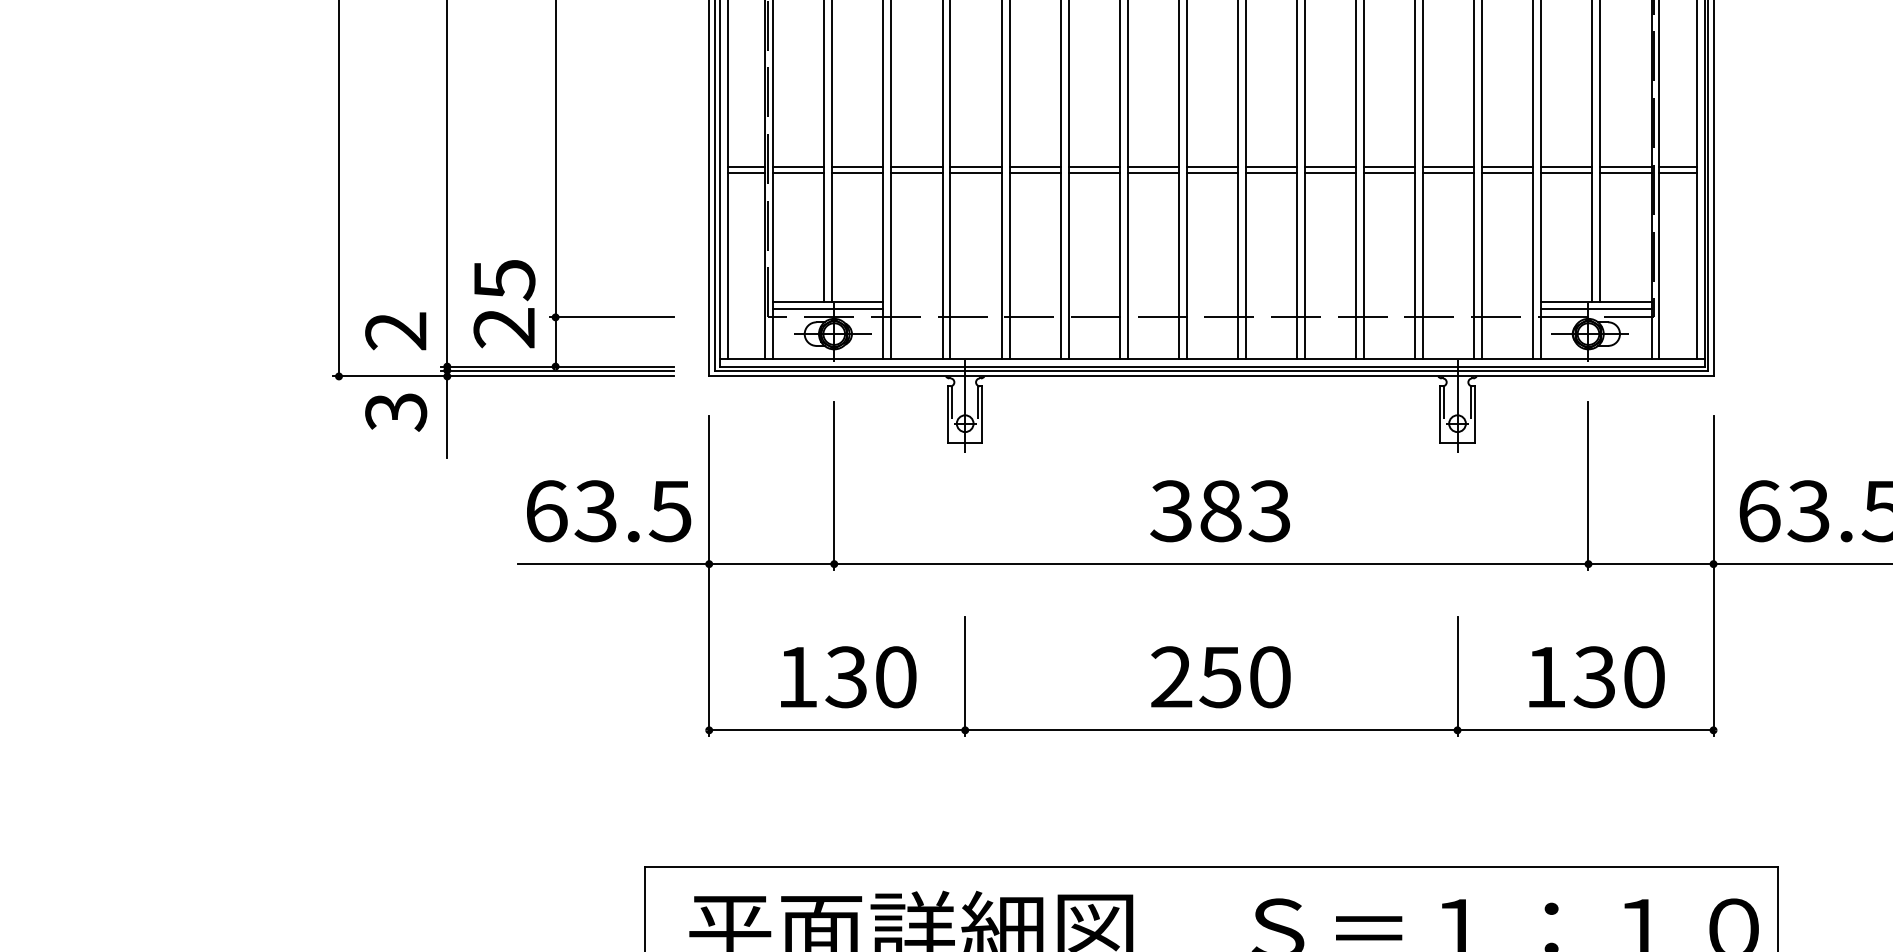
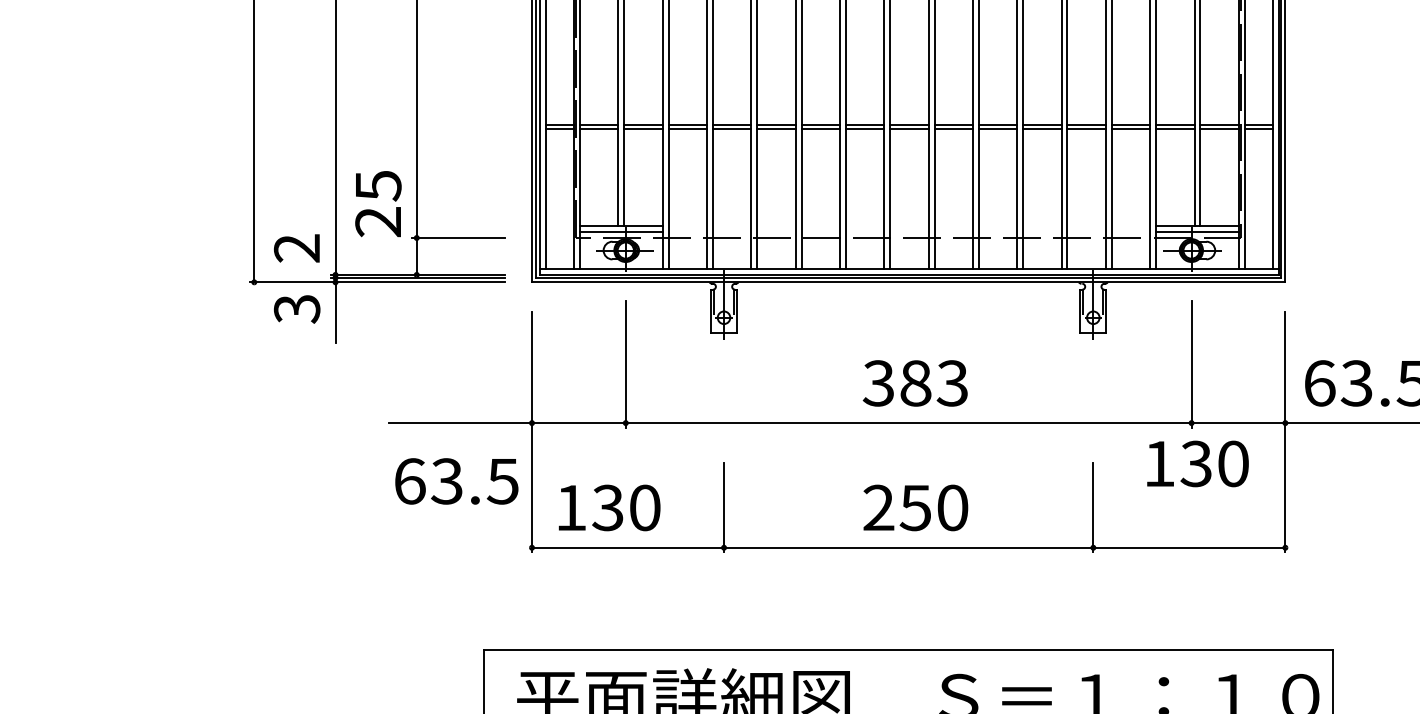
text: (504, 304) -> (378, 204), moved
text: (608, 511) -> (456, 481), moved
text: (848, 676) -> (609, 507), moved
text: (1596, 676) -> (1197, 463), moved

